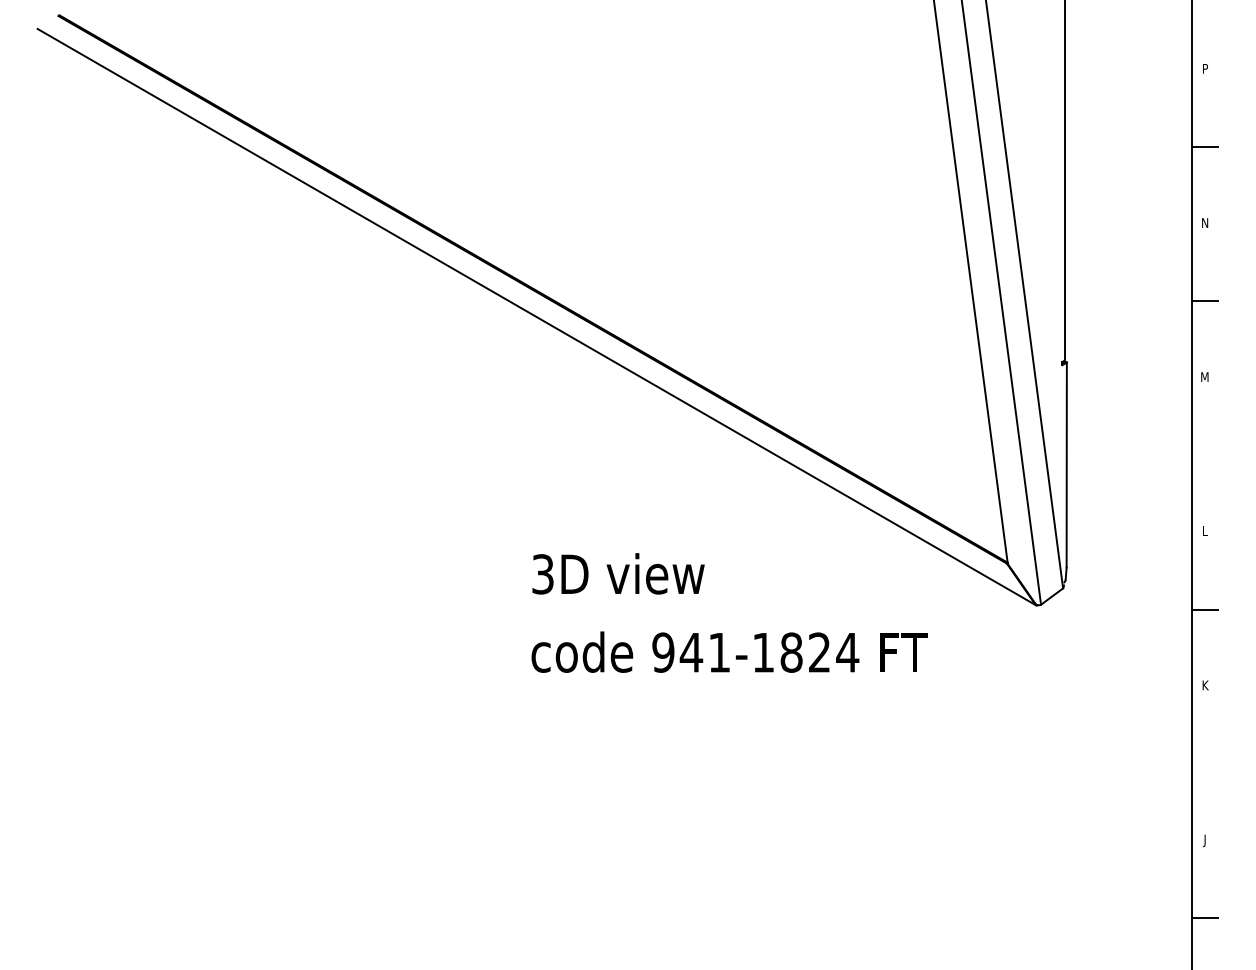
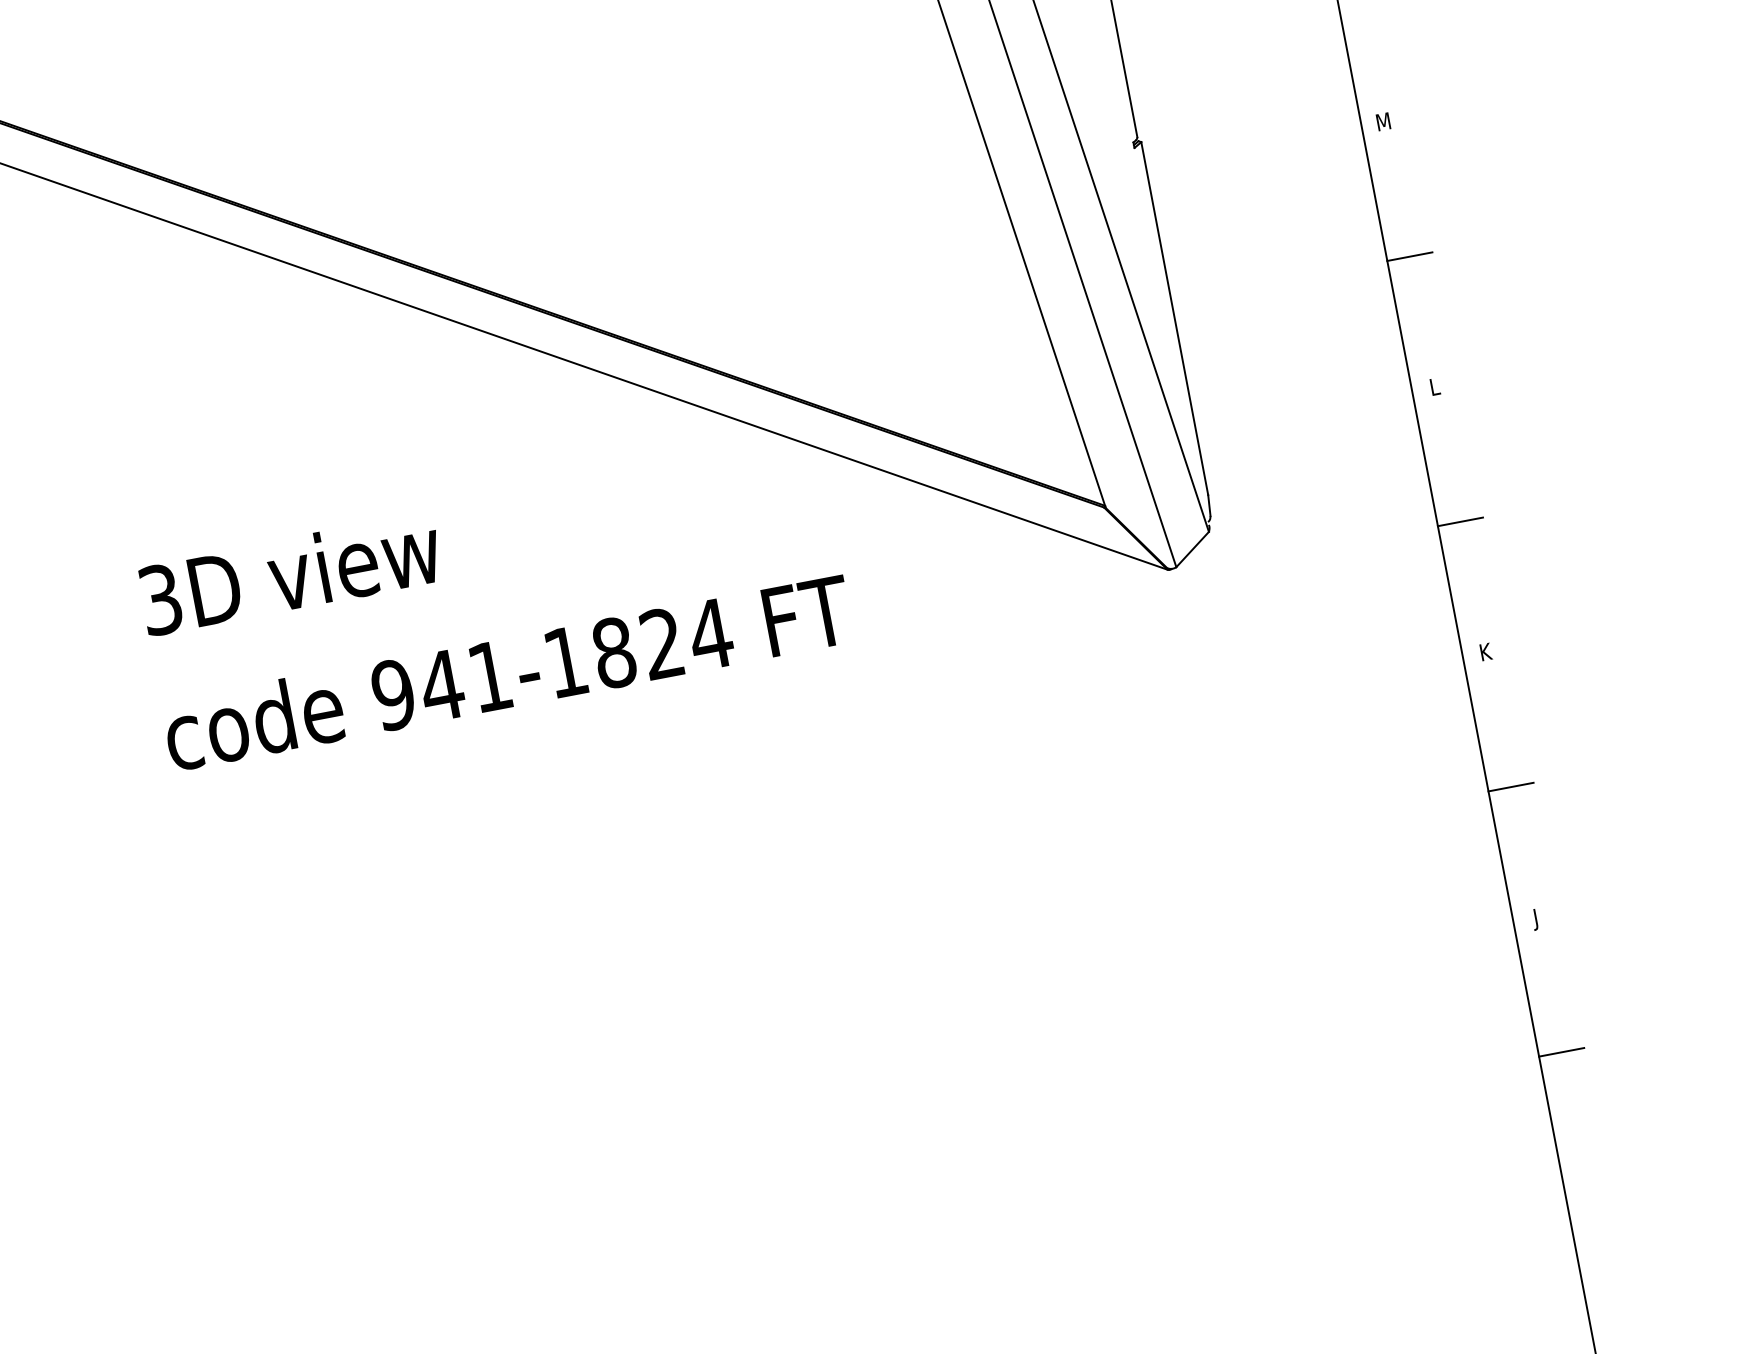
line: (1205, 455) -> (1410, 256), added
text: (729, 612) -> (494, 604), moved
line: (1205, 763) -> (1511, 786), added

